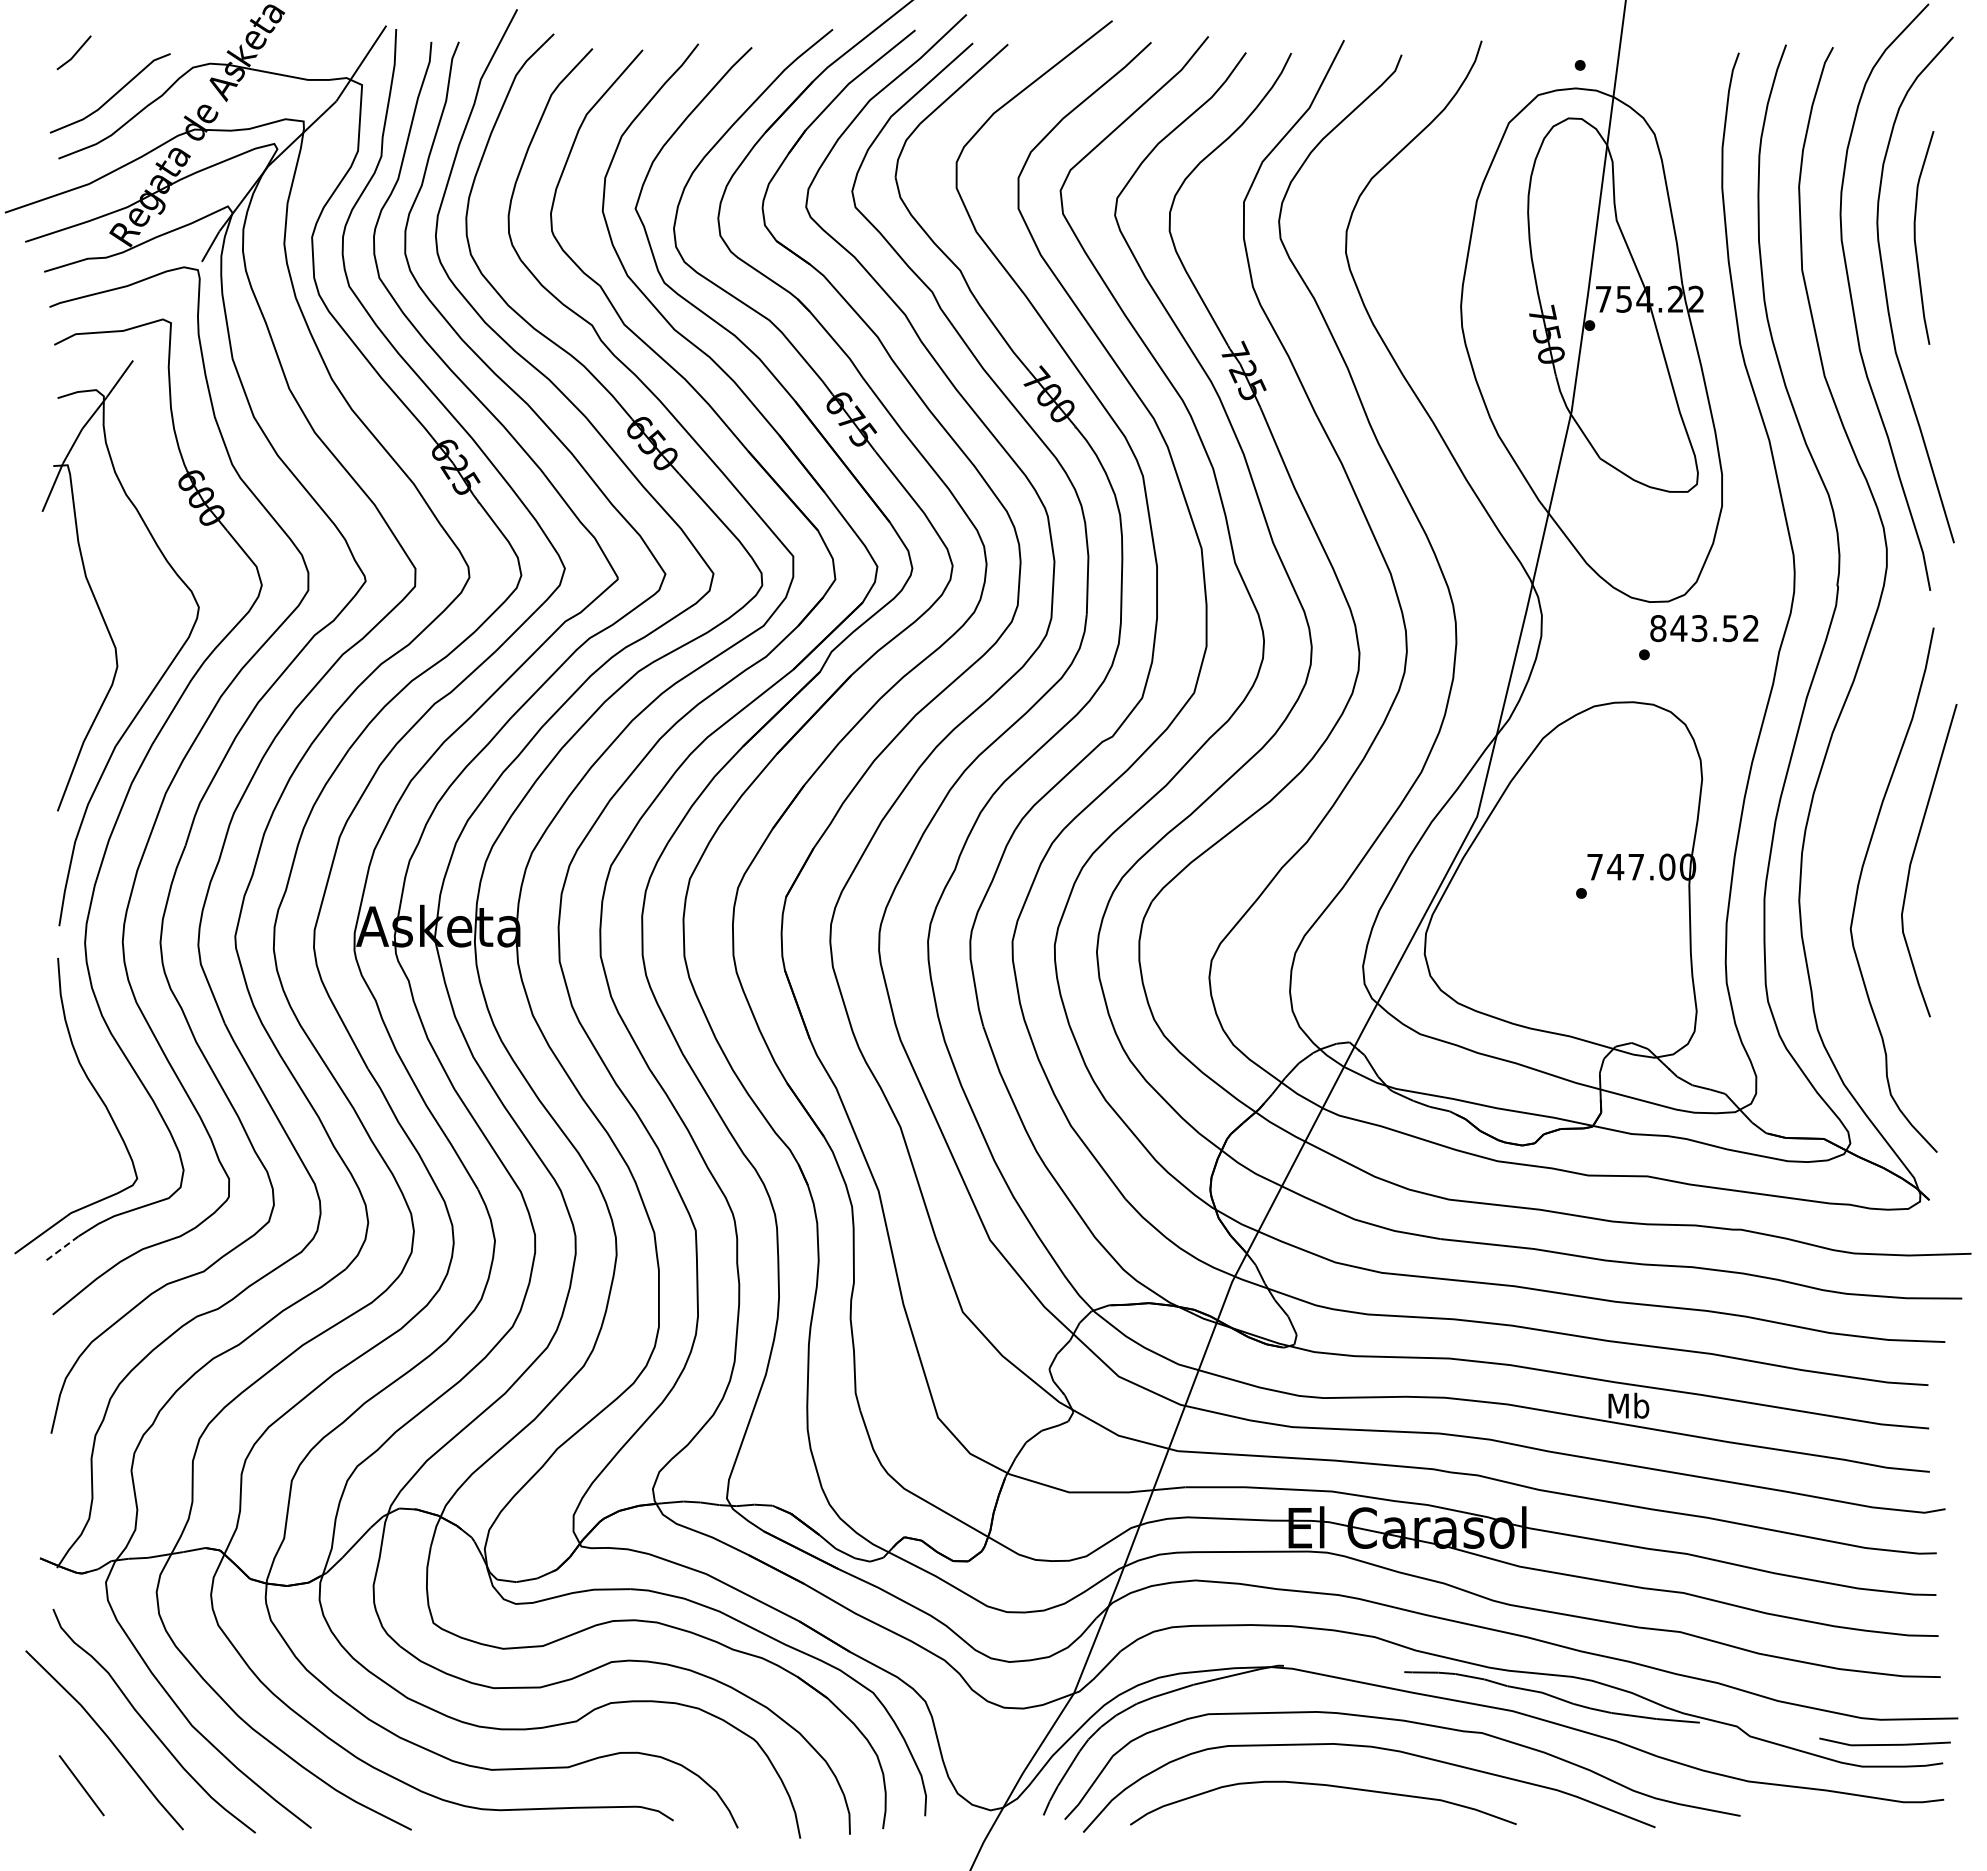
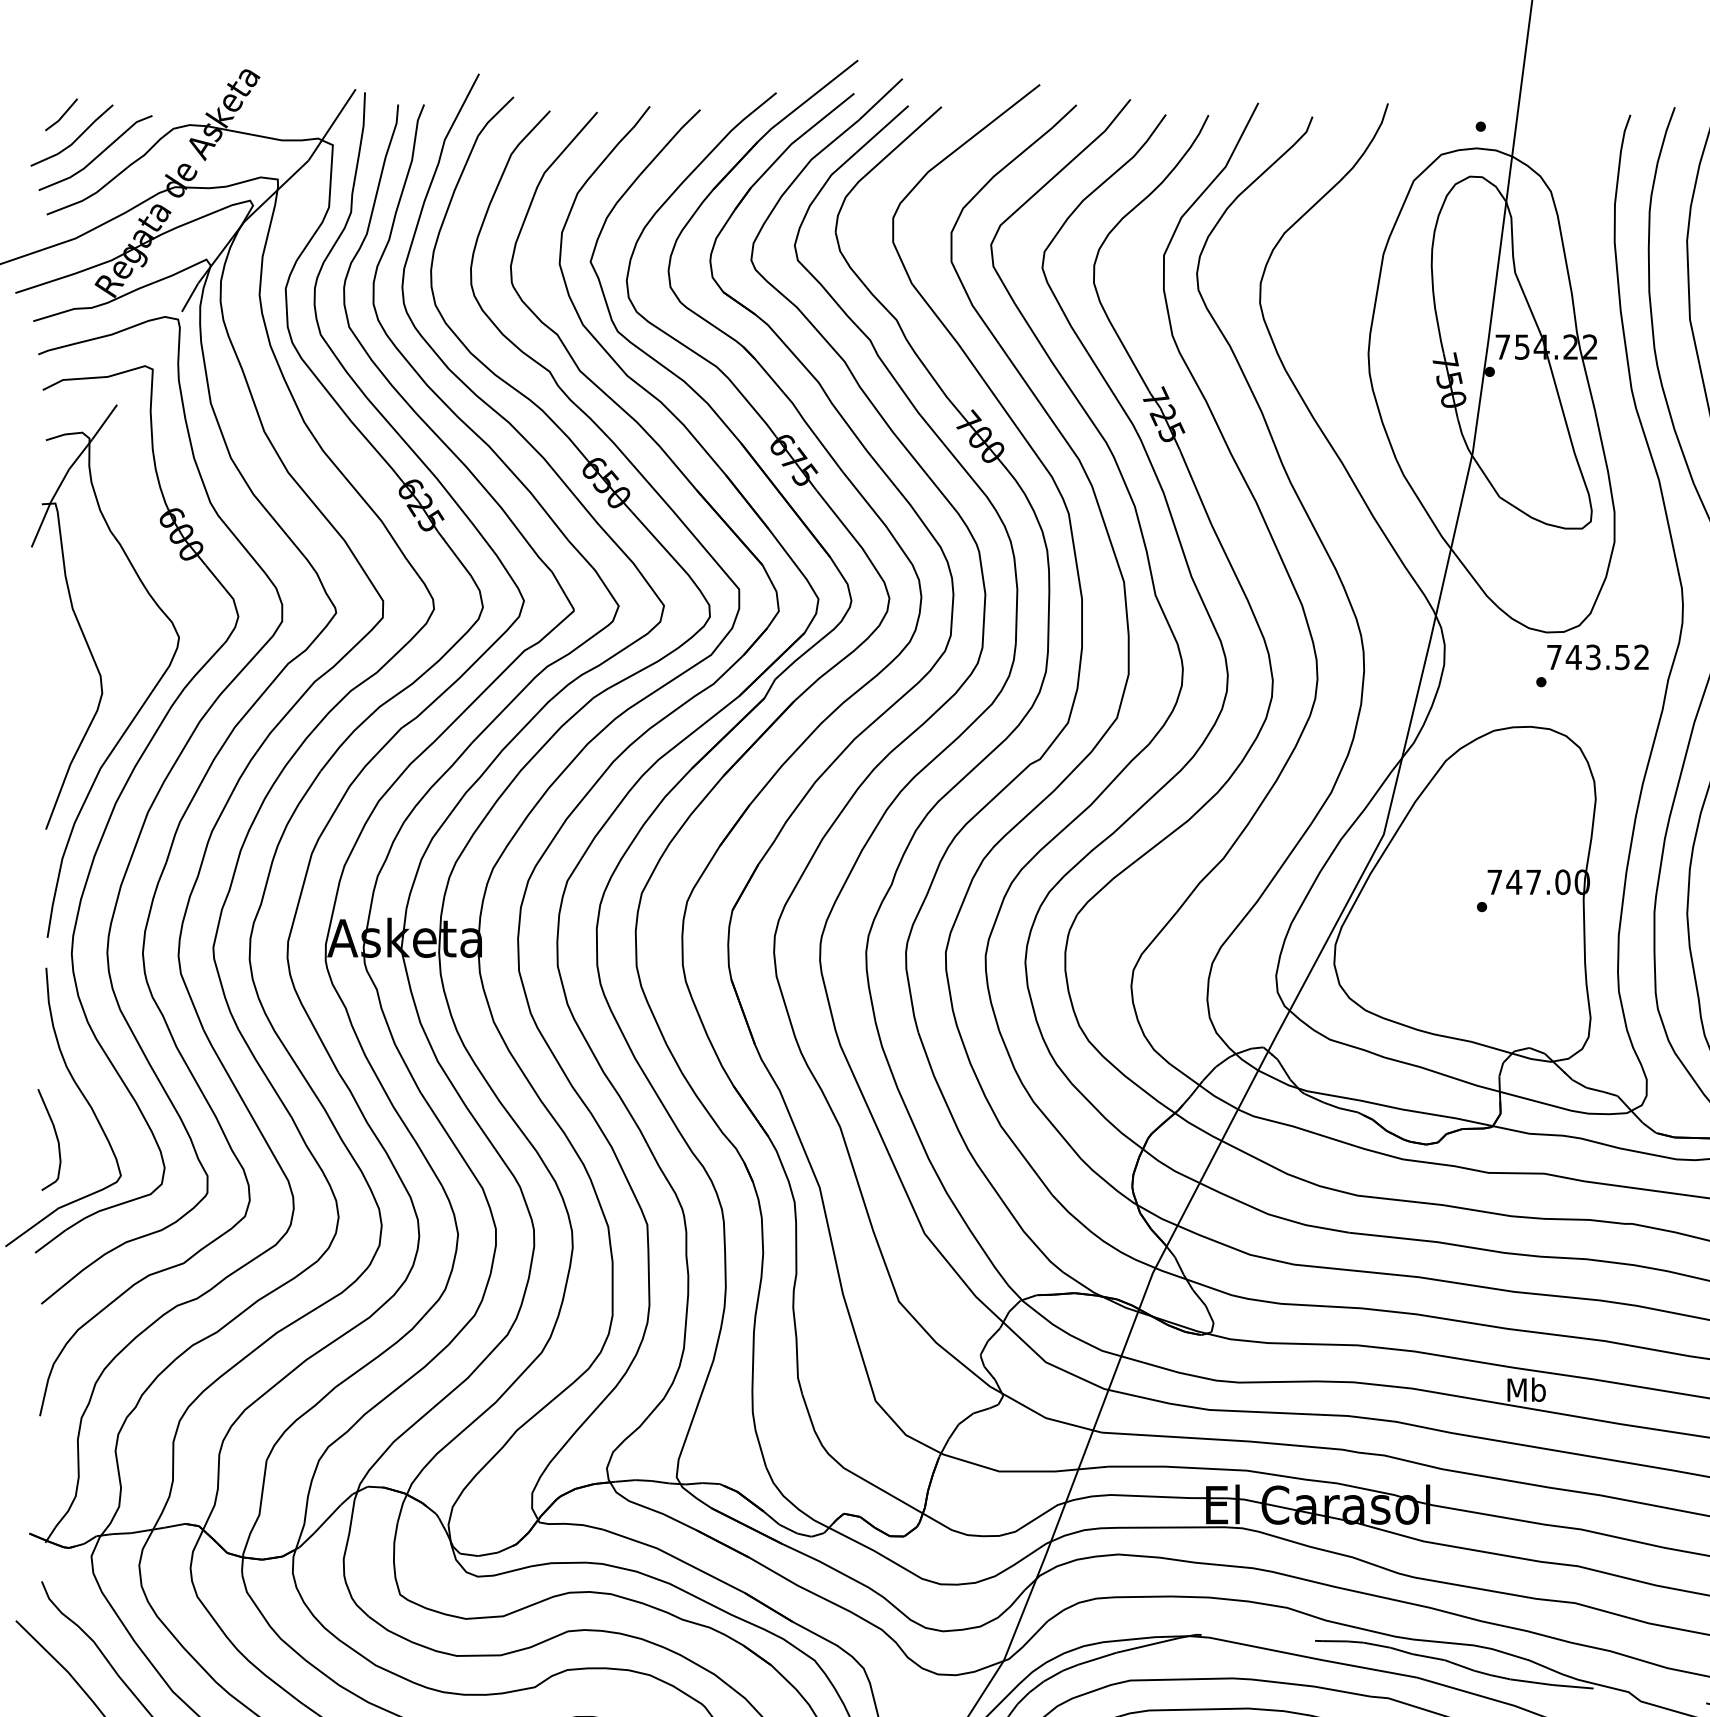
line: (89, 78) -> (75, 139), added
text: (1658, 628) -> (1554, 657), 843.52 -> 743.52
curve: (68, 1138) -> (56, 1137), added
line: (62, 1248) -> (50, 1241), dashed -> solid

